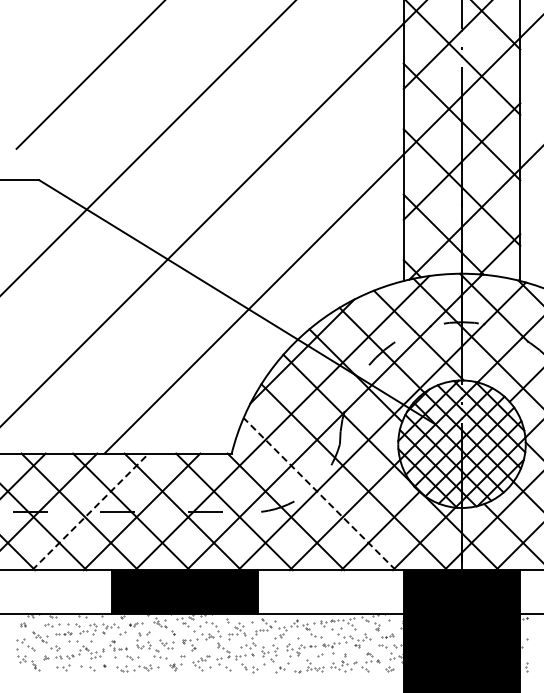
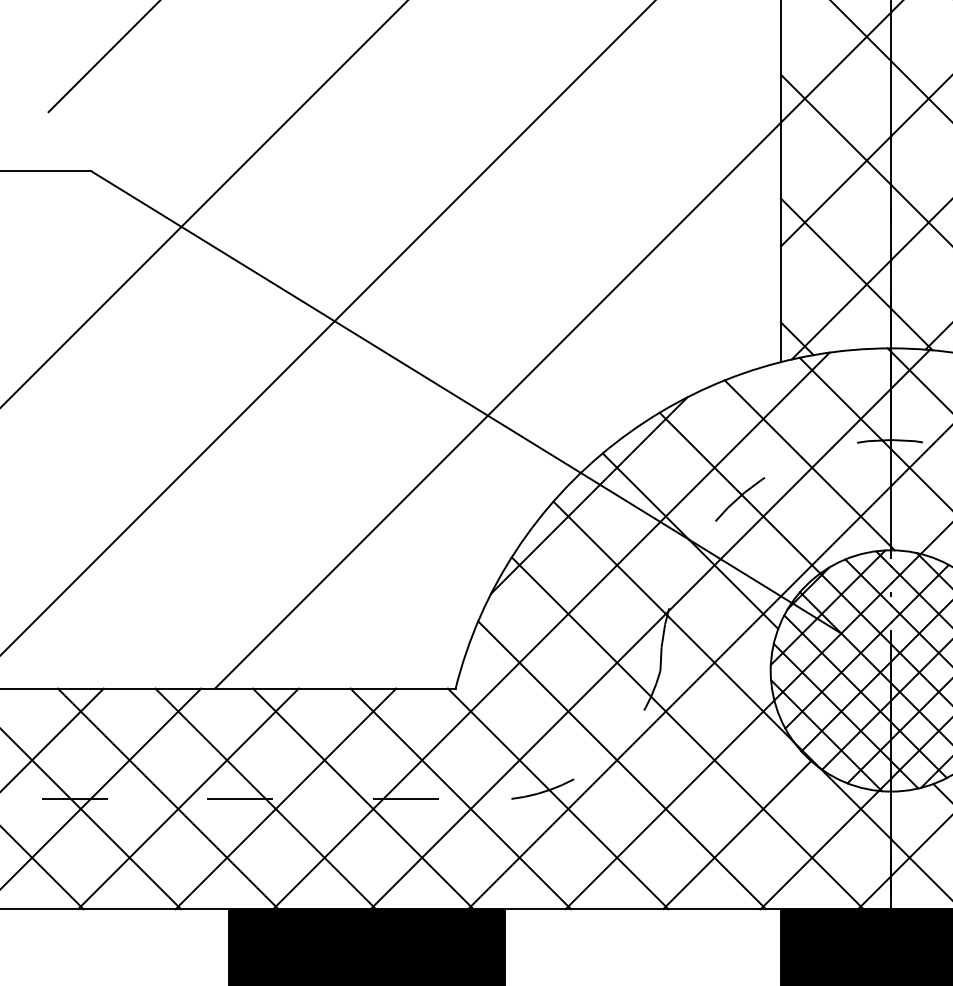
line: (319, 494) -> (621, 766), dashed -> solid
line: (90, 511) -> (188, 798), dashed -> solid

